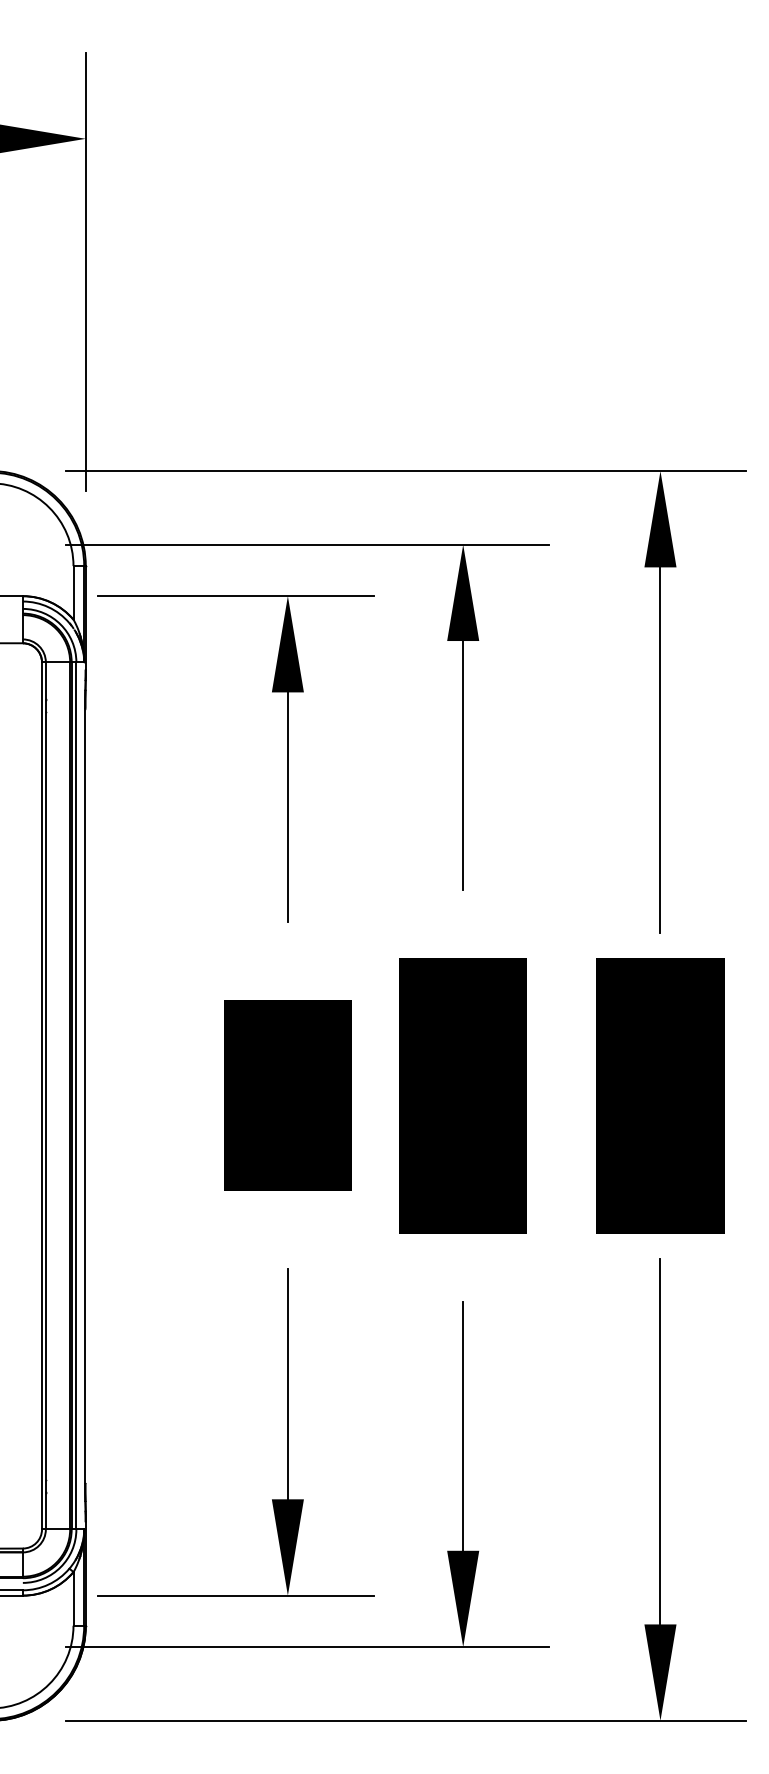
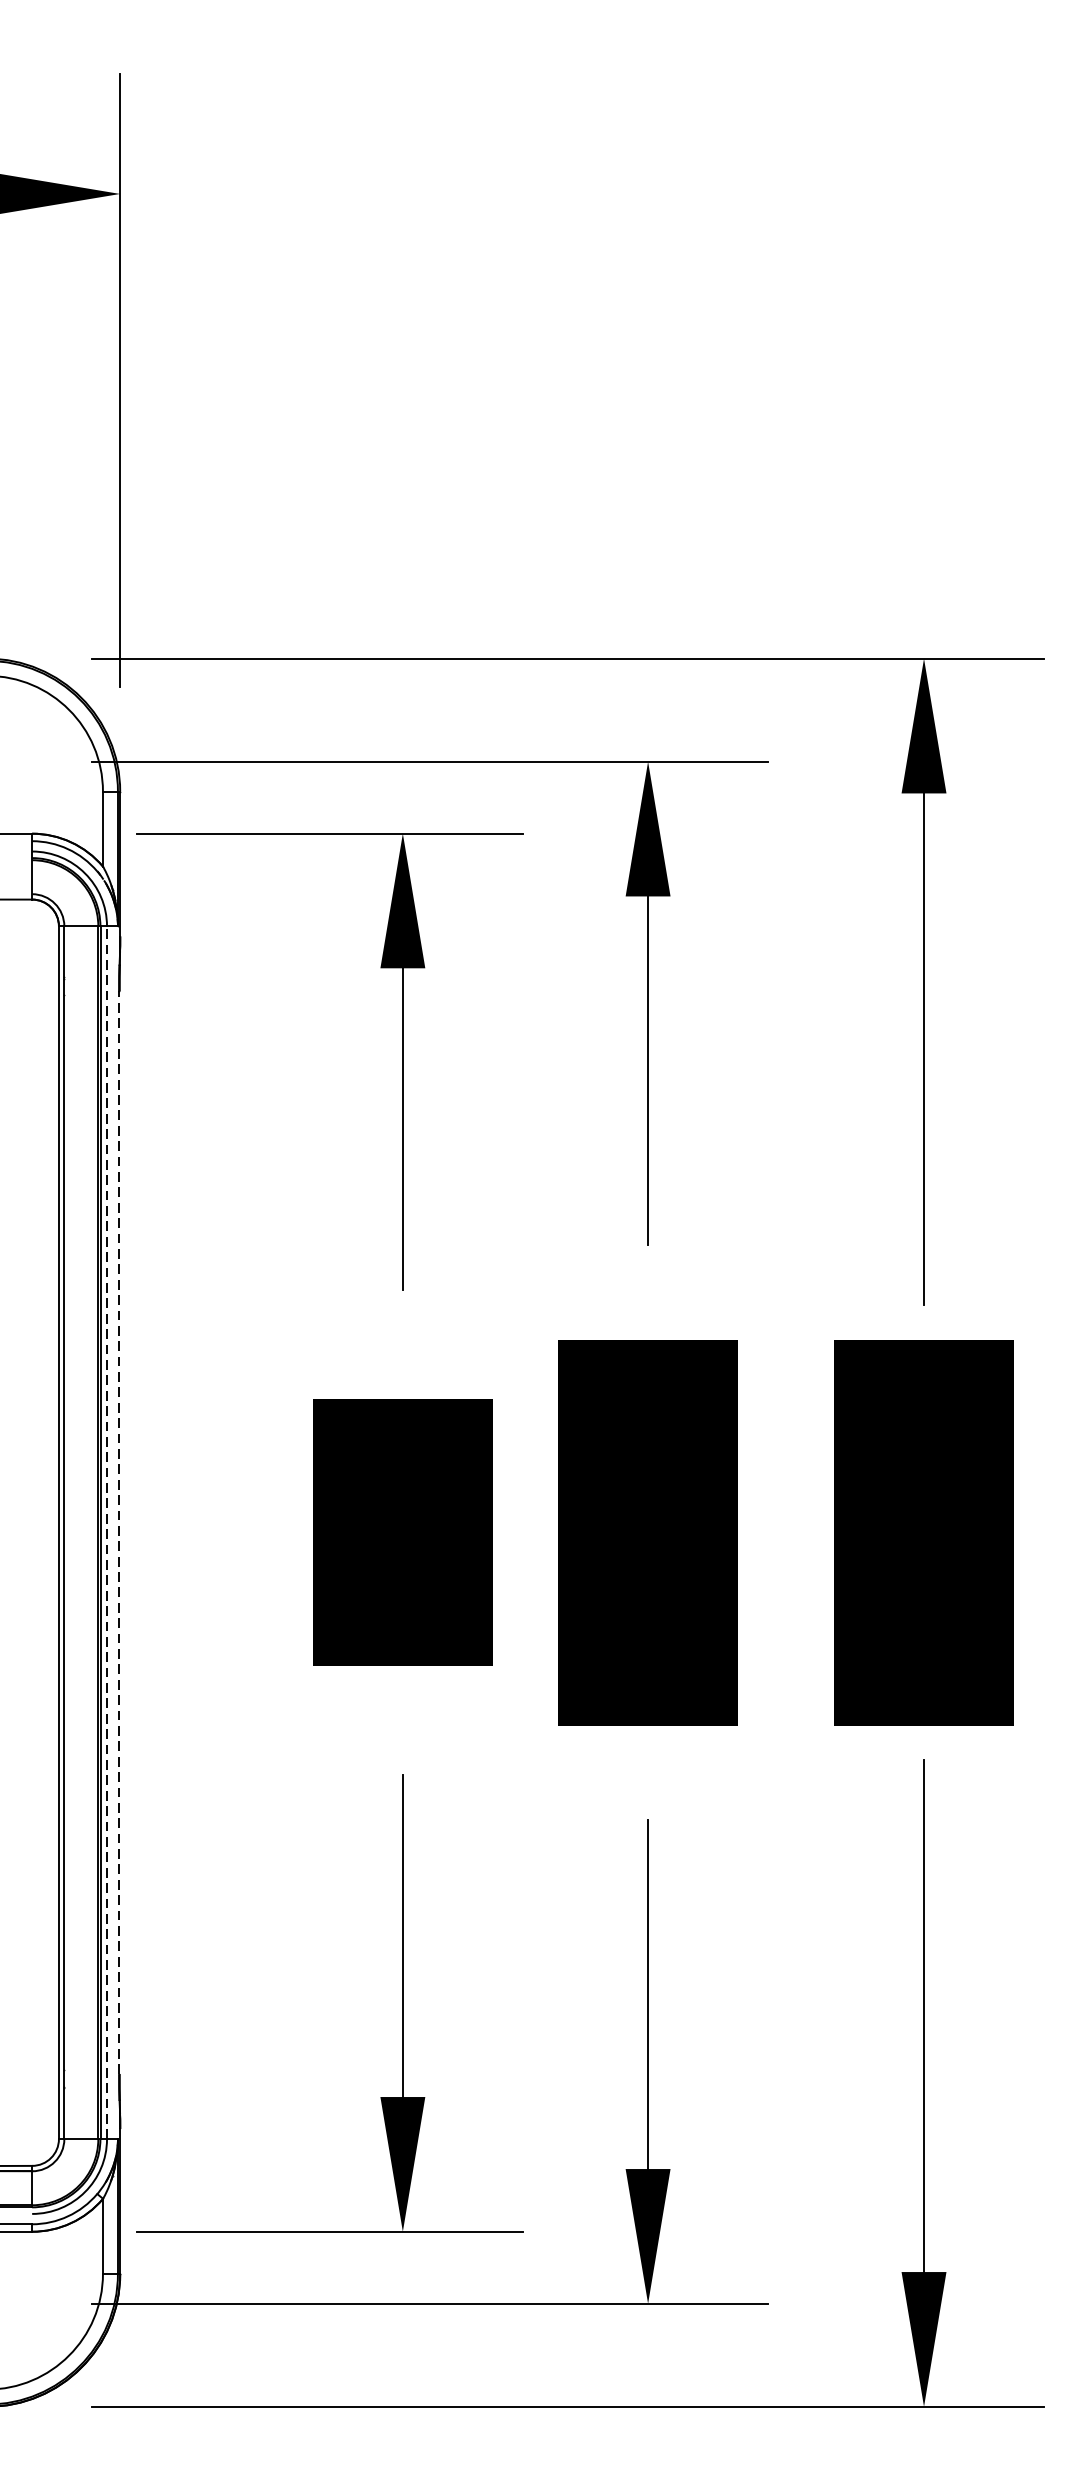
line: (76, 1095) -> (107, 1532), solid -> dashed
line: (85, 1095) -> (119, 1532), solid -> dashed

